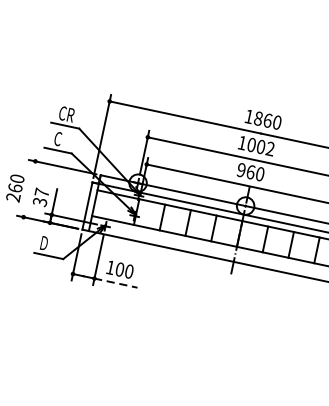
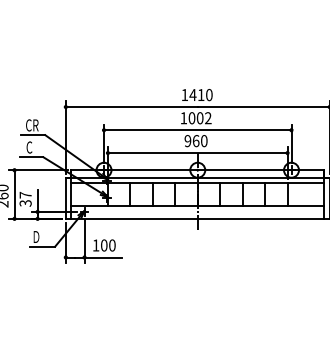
text: (262, 120) -> (196, 95), 1860 -> 1410
line: (29, 189) -> (14, 194), added
line: (116, 283) -> (103, 257), dashed -> solid

